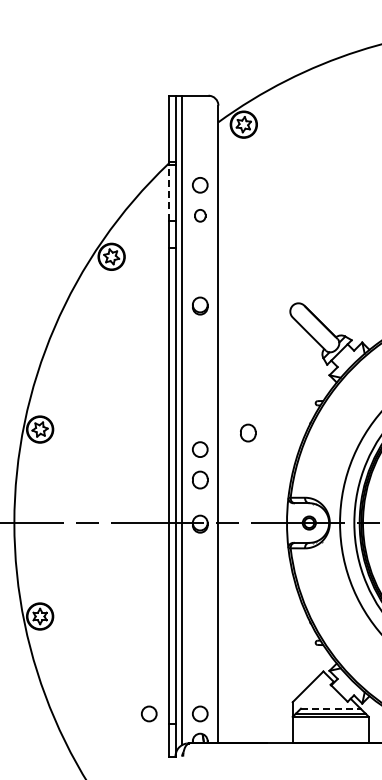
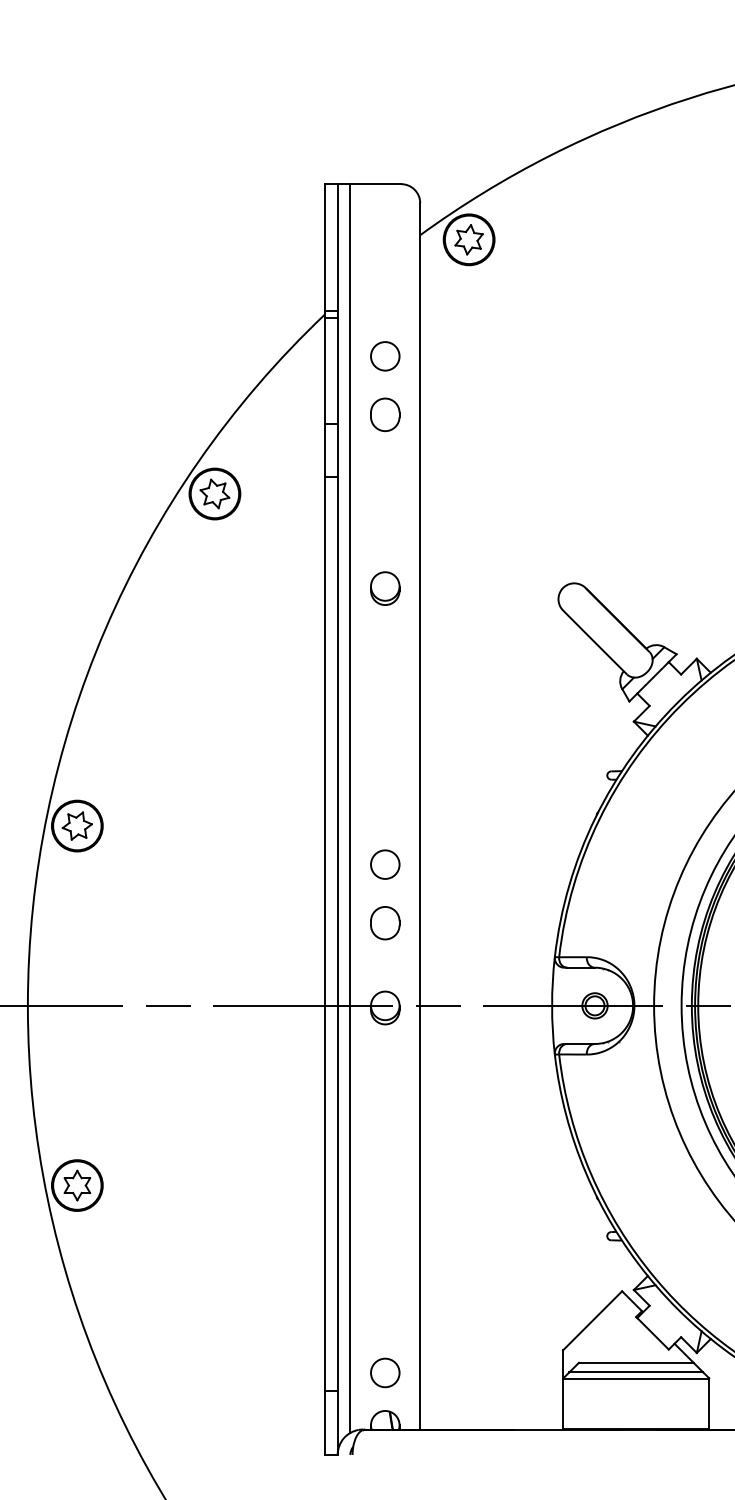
line: (168, 192) -> (324, 370), dashed -> solid
part: (200, 215) -> (385, 414), size x1.43
part: (248, 432) -> (478, 831), removed
line: (330, 708) -> (635, 1362), dashed -> solid
circle: (149, 713) -> (287, 1372), removed

